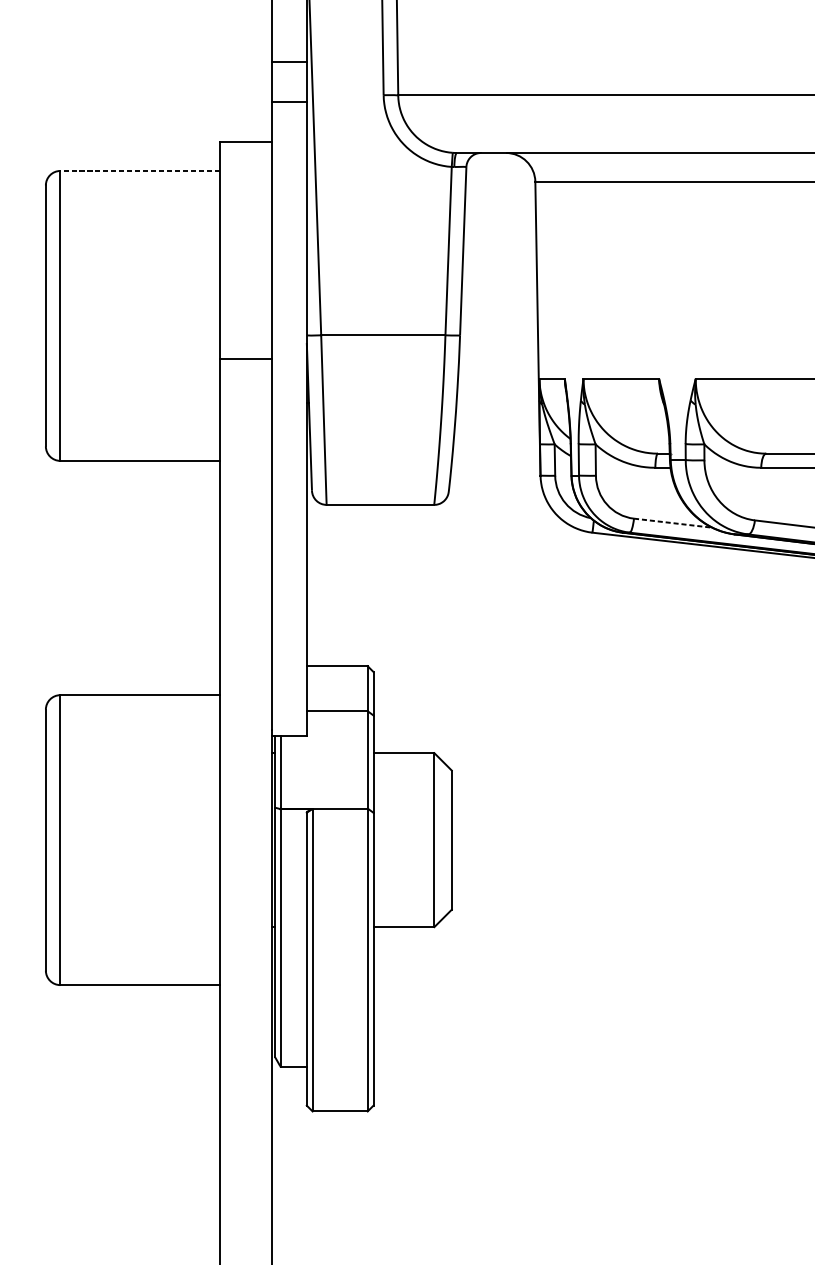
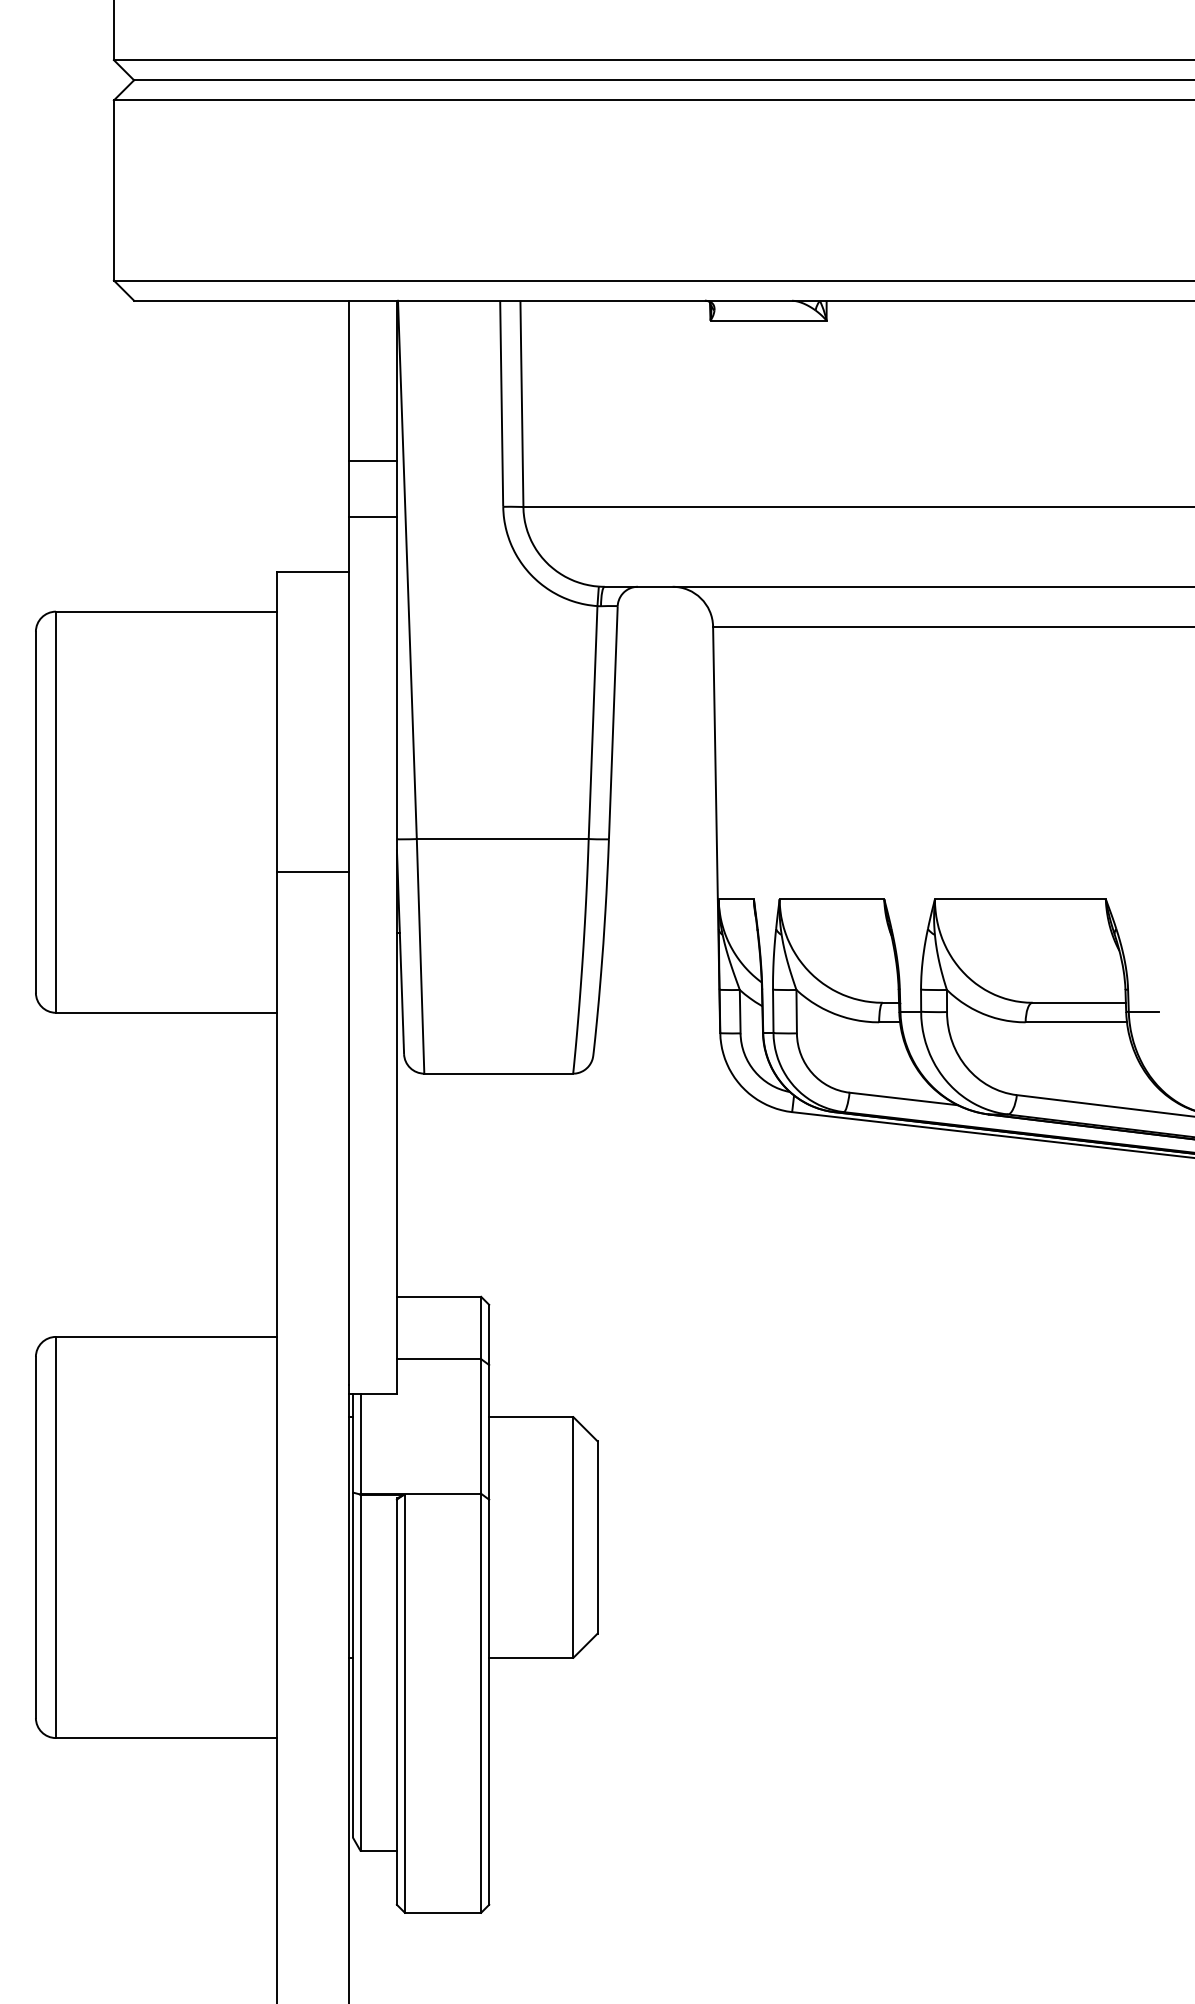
line: (139, 170) -> (165, 611), dashed -> solid
line: (673, 523) -> (904, 1099), dashed -> solid

